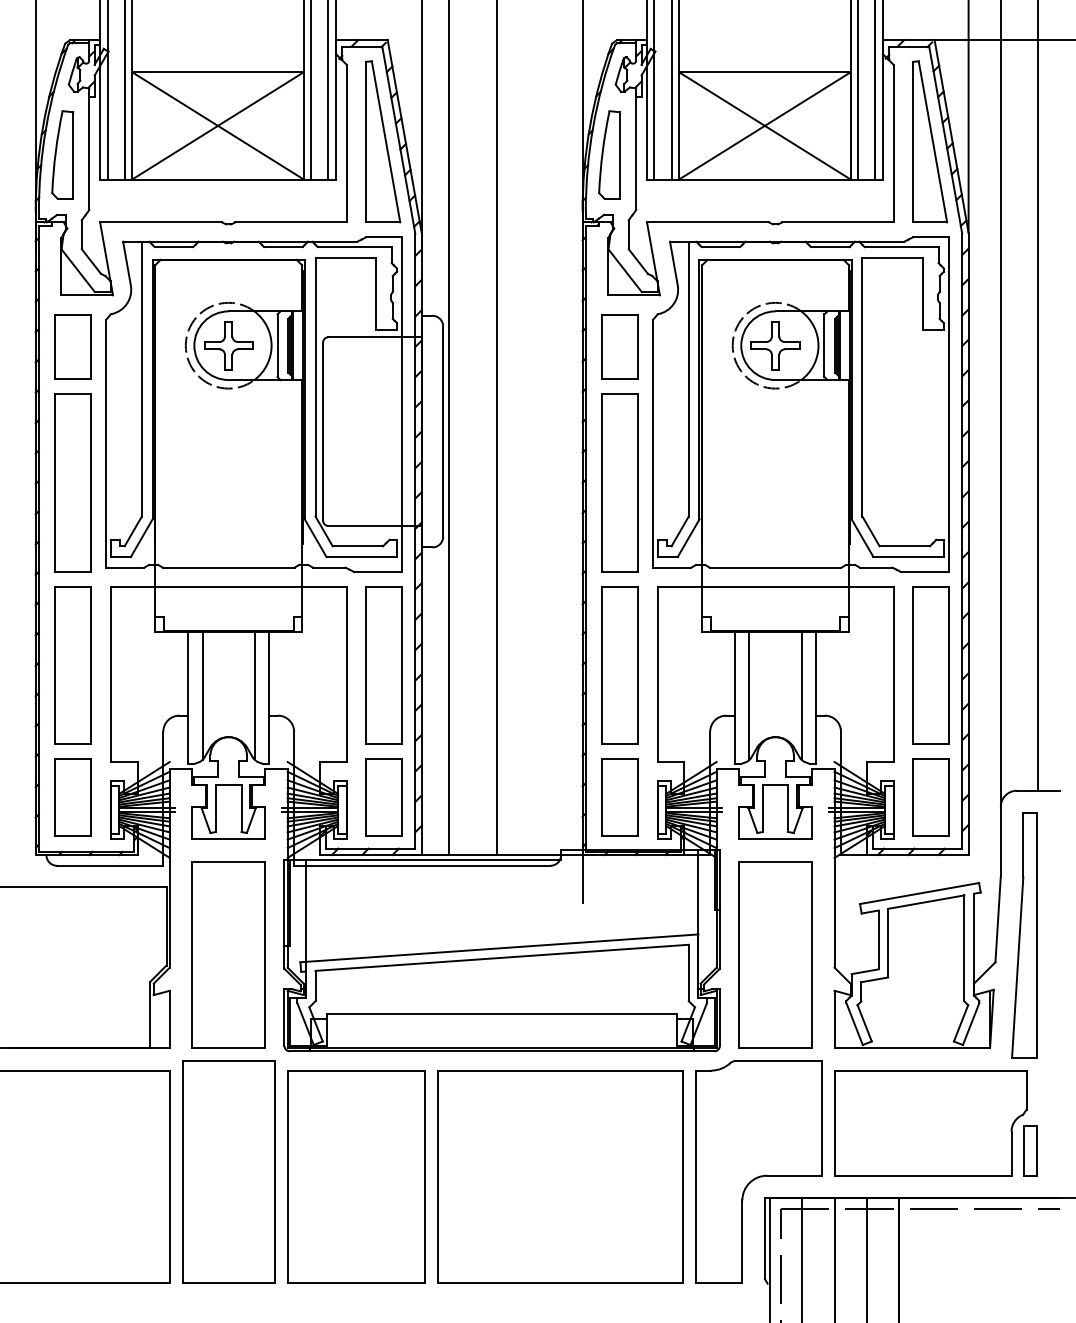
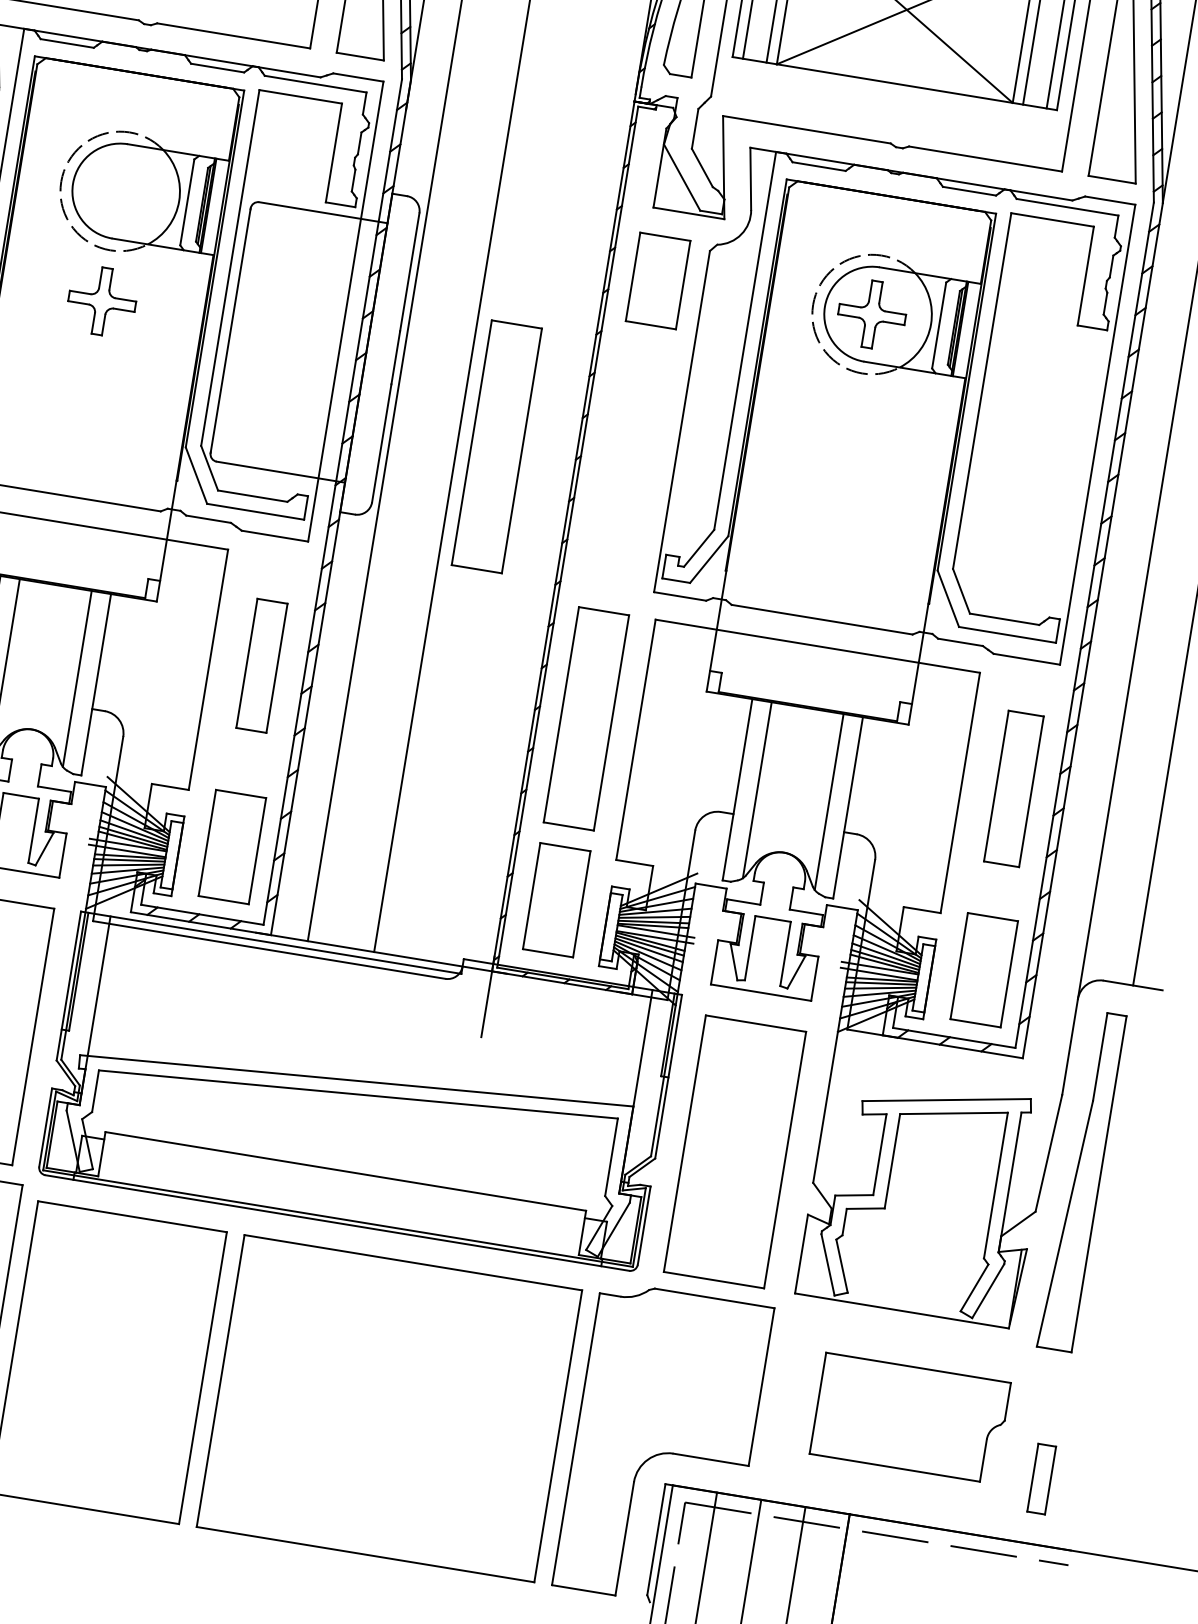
part: (228, 345) -> (102, 301), moved
part: (619, 482) -> (496, 446), moved
part: (383, 665) -> (261, 665), size x0.6
part: (930, 665) -> (1013, 789), size x0.7
part: (930, 1123) -> (909, 1418), size x0.7

